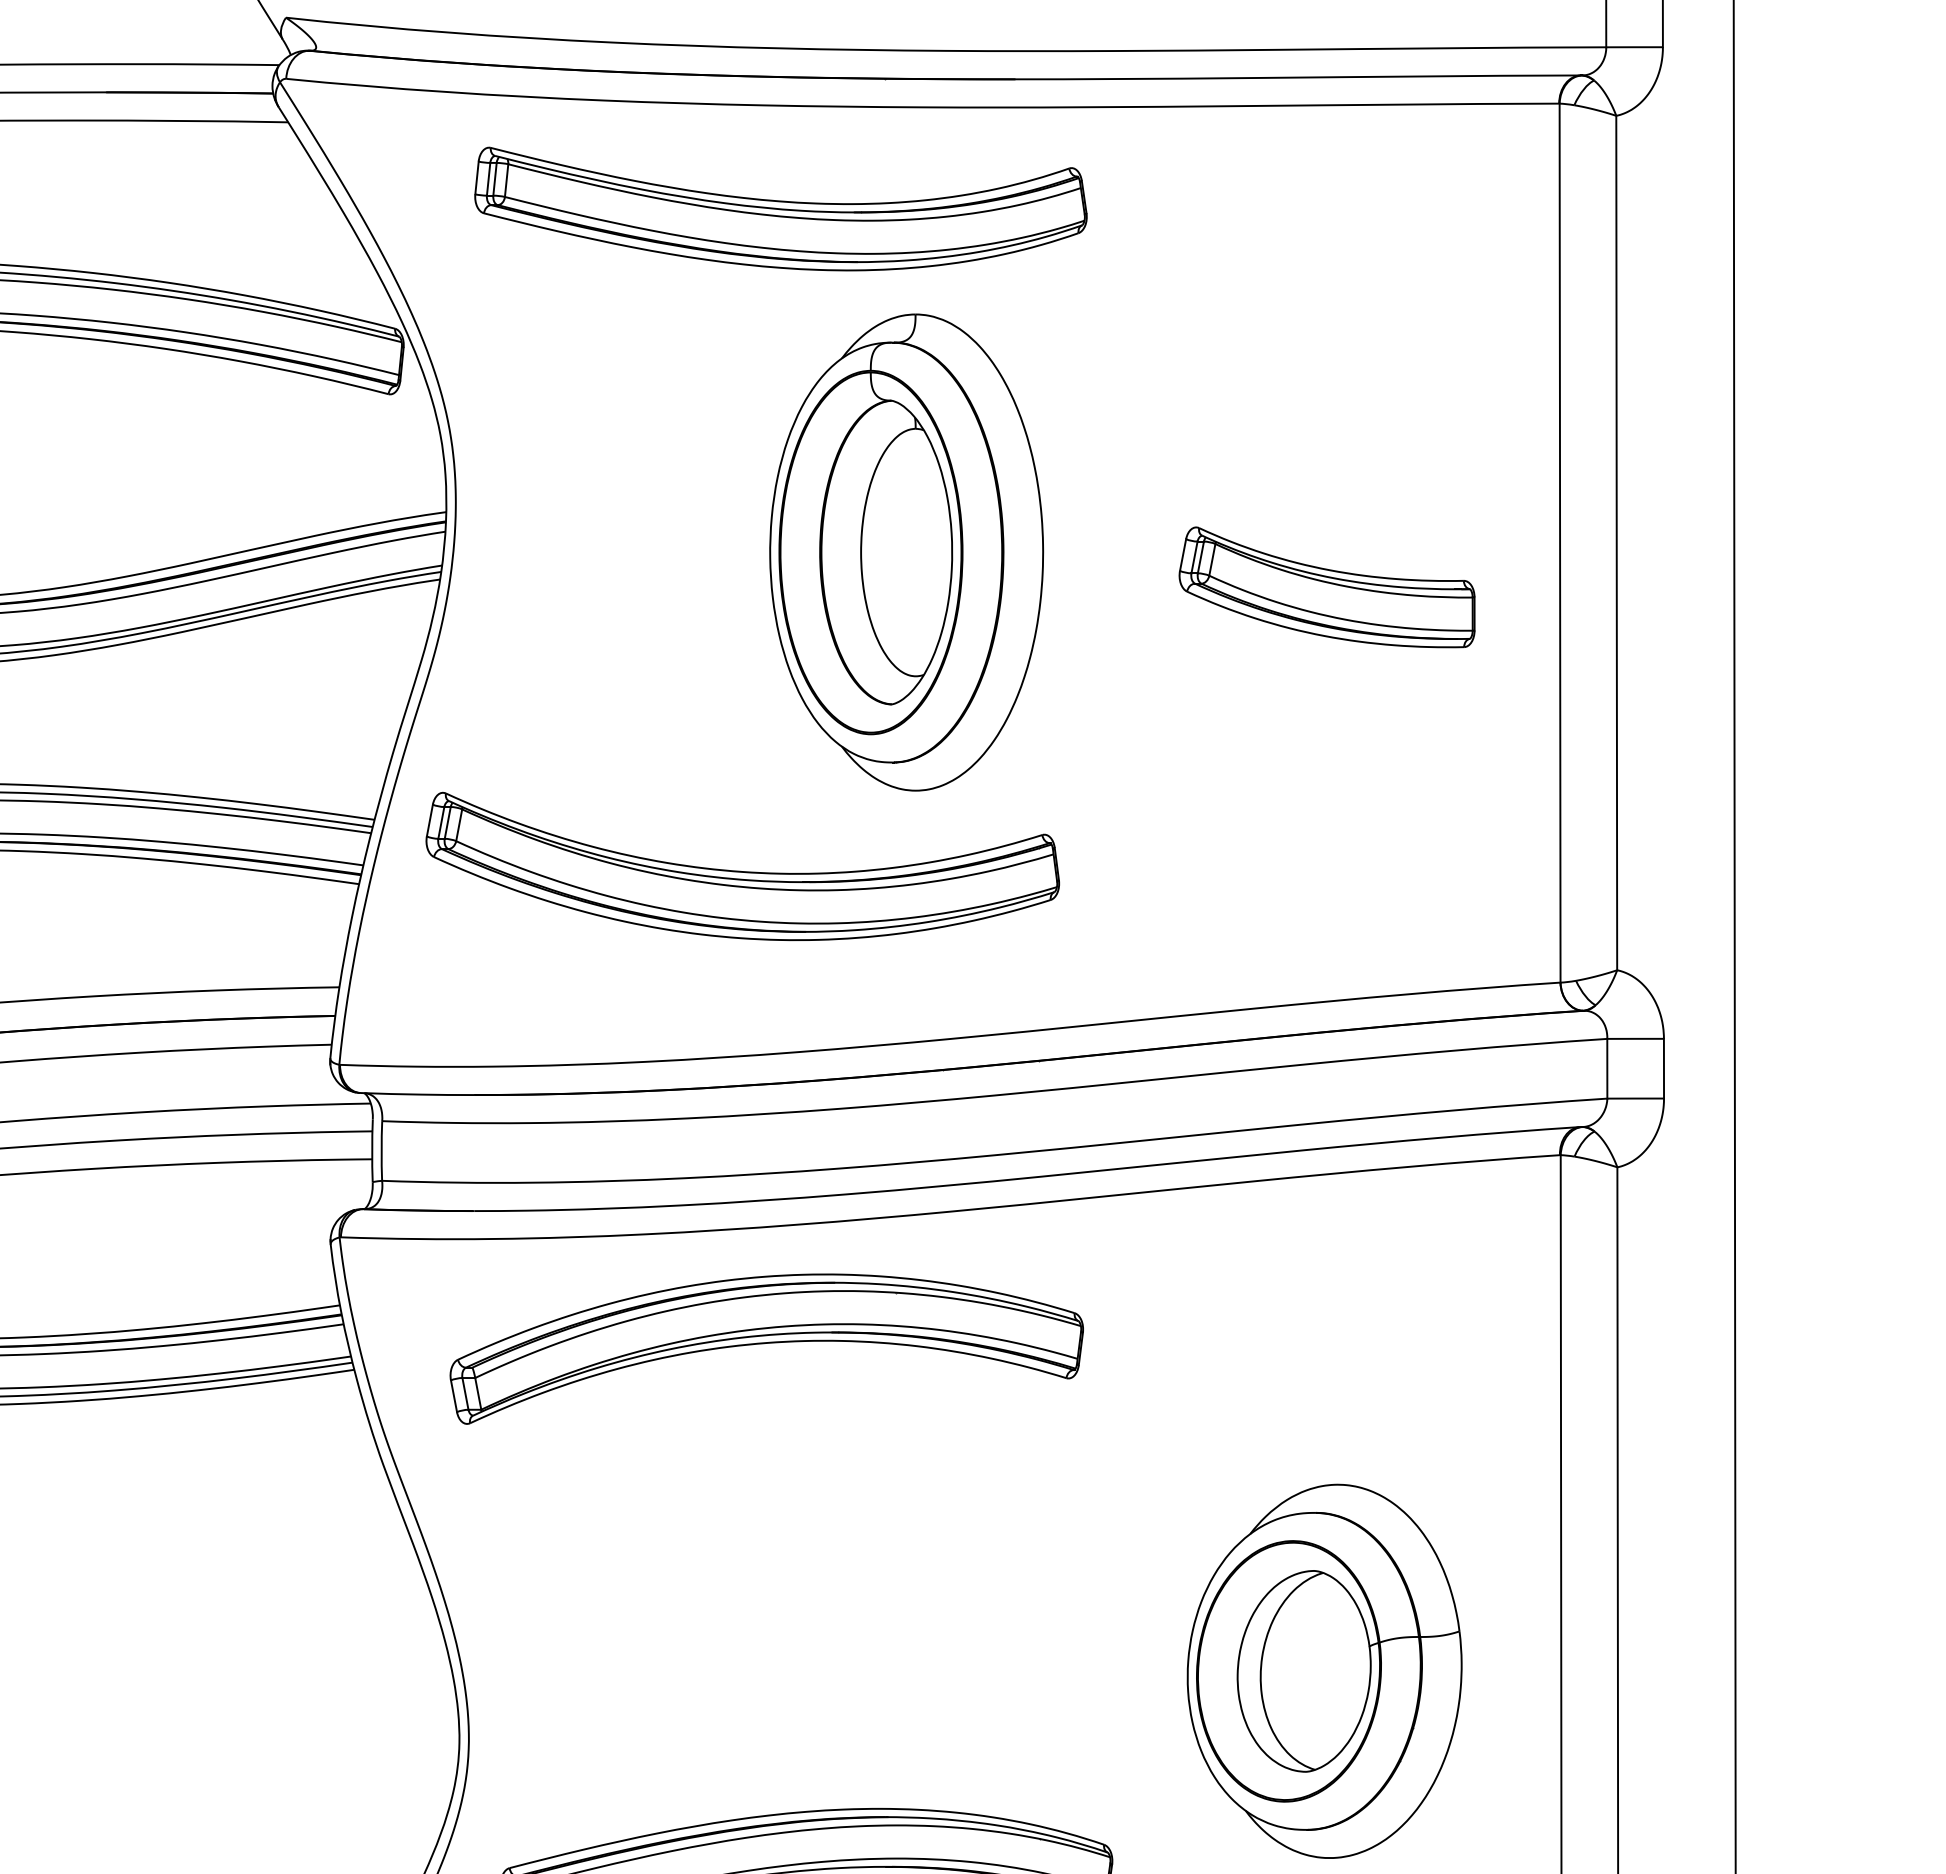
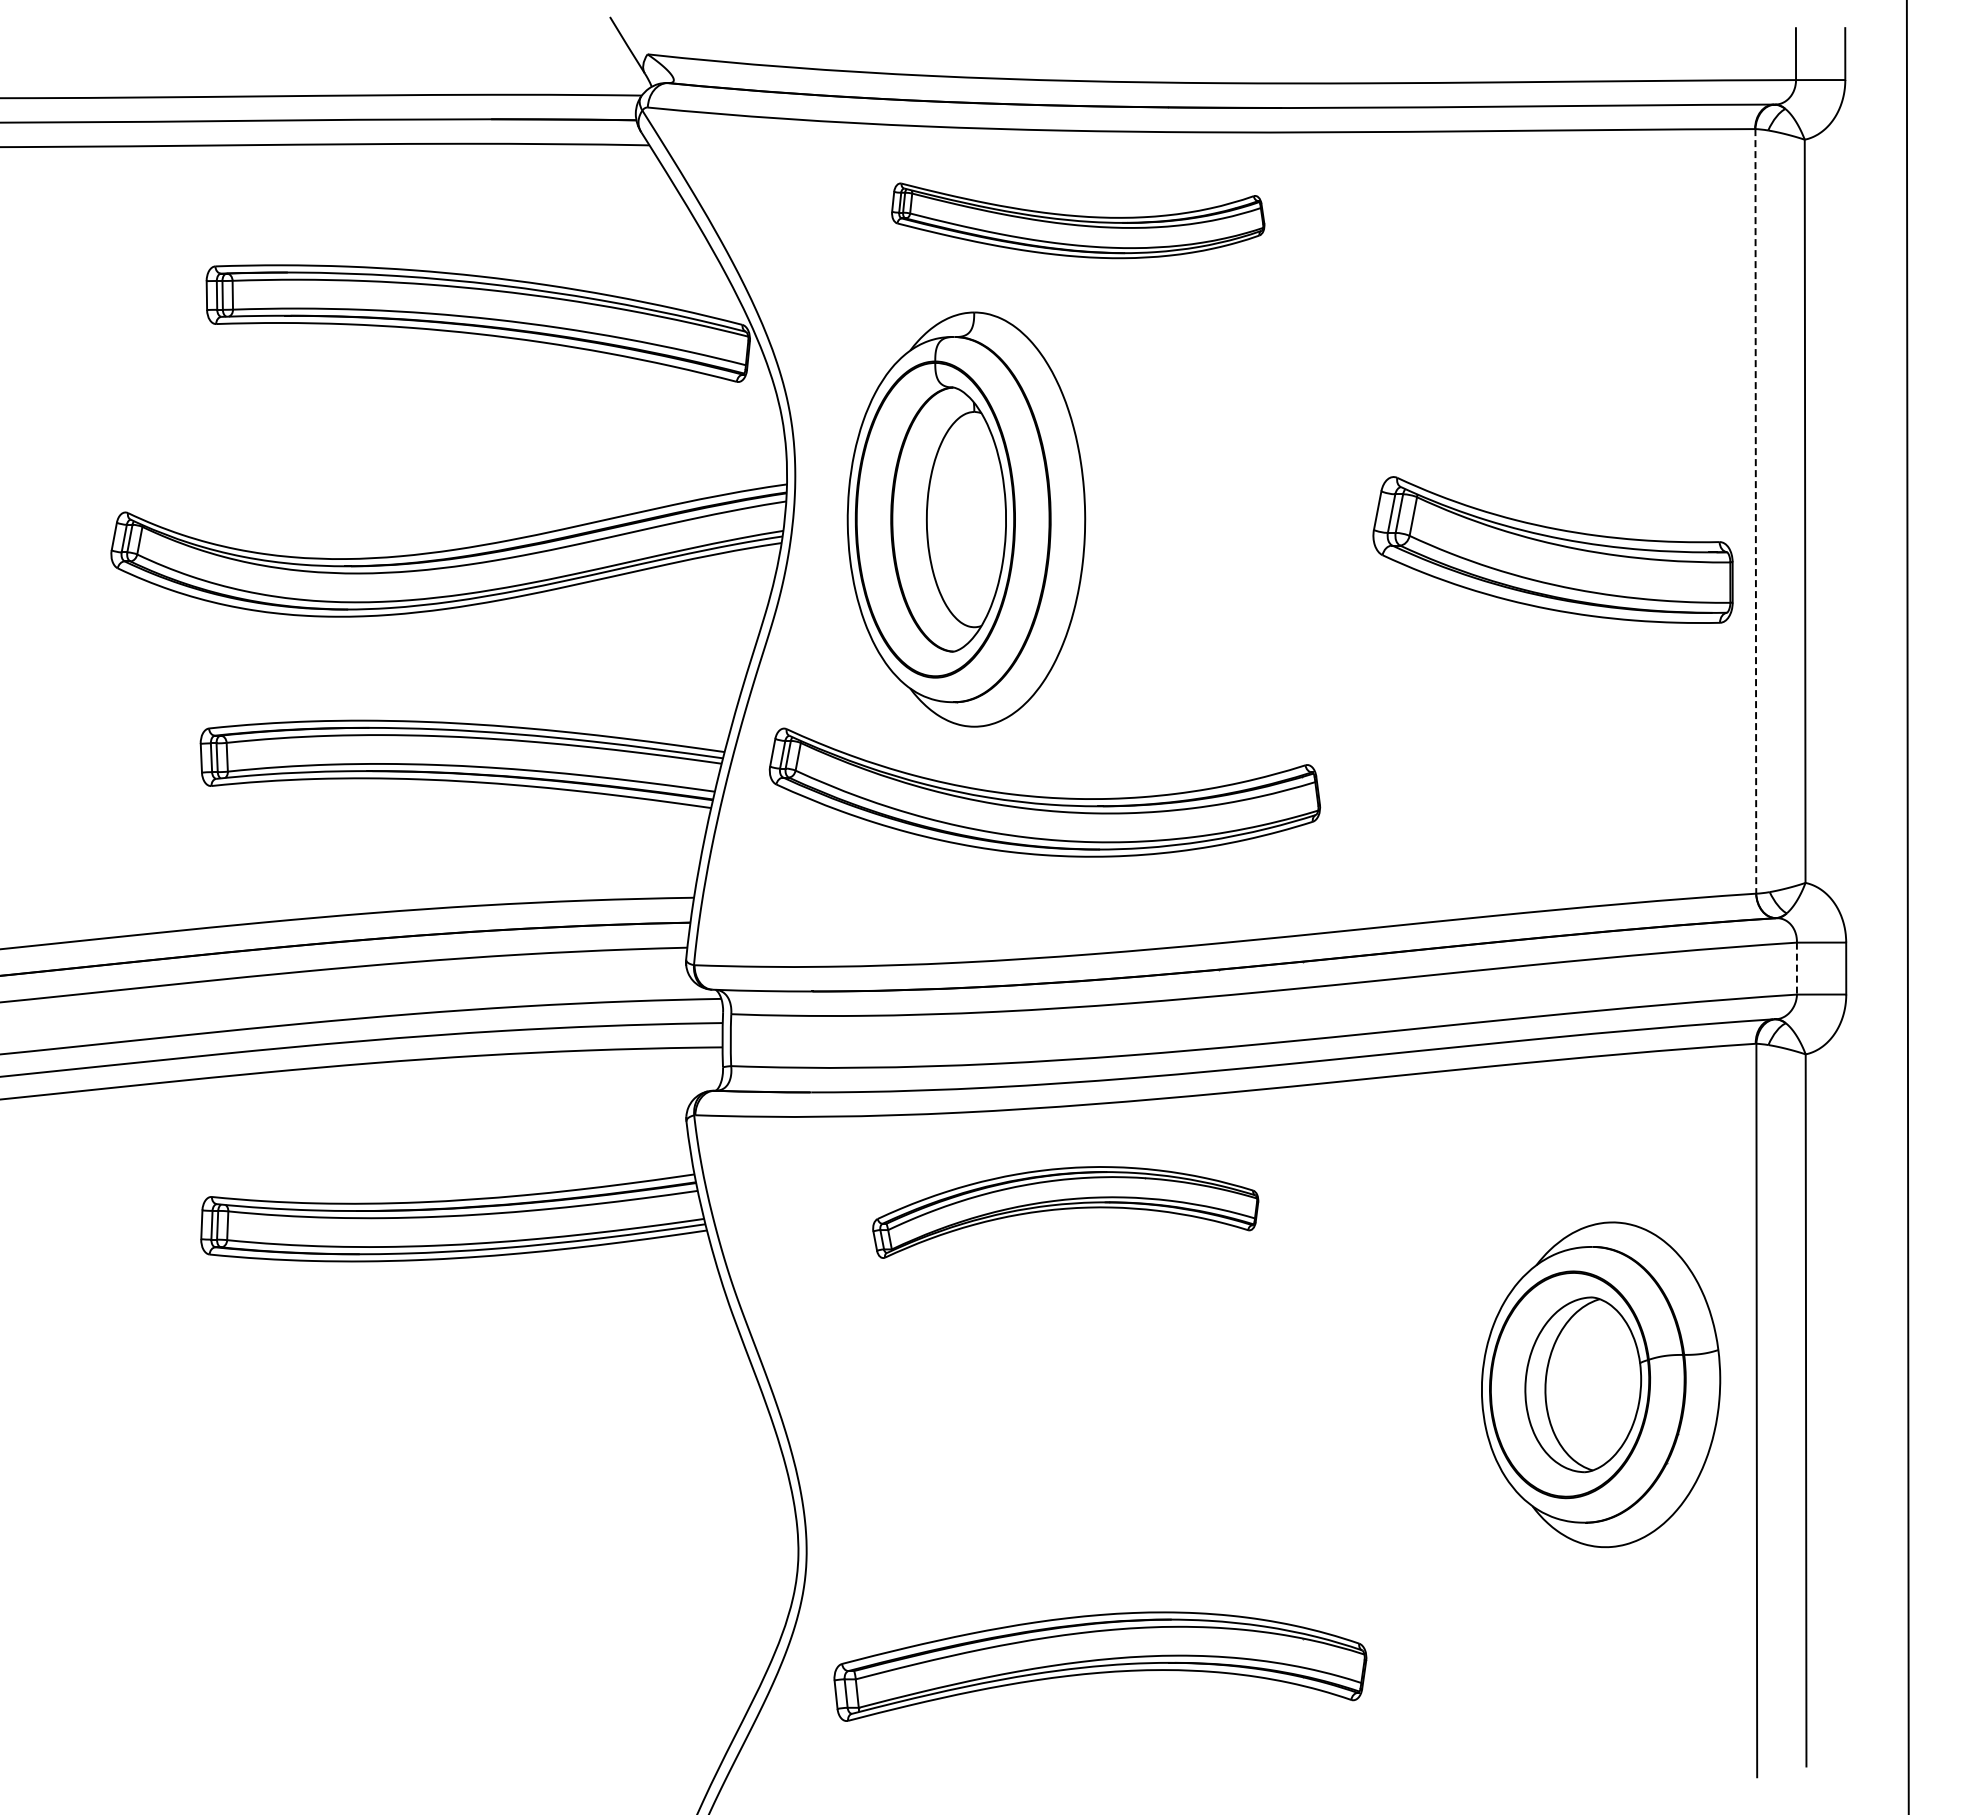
part: (781, 208) -> (1078, 220), size x0.7
line: (1559, 543) -> (1755, 511), solid -> dashed
part: (906, 552) -> (966, 519), moved
part: (1327, 586) -> (1553, 549), size x1.4
line: (1606, 1068) -> (1796, 968), solid -> dashed
part: (766, 1349) -> (1065, 1212), size x0.7
part: (1325, 1671) -> (1601, 1384), moved

